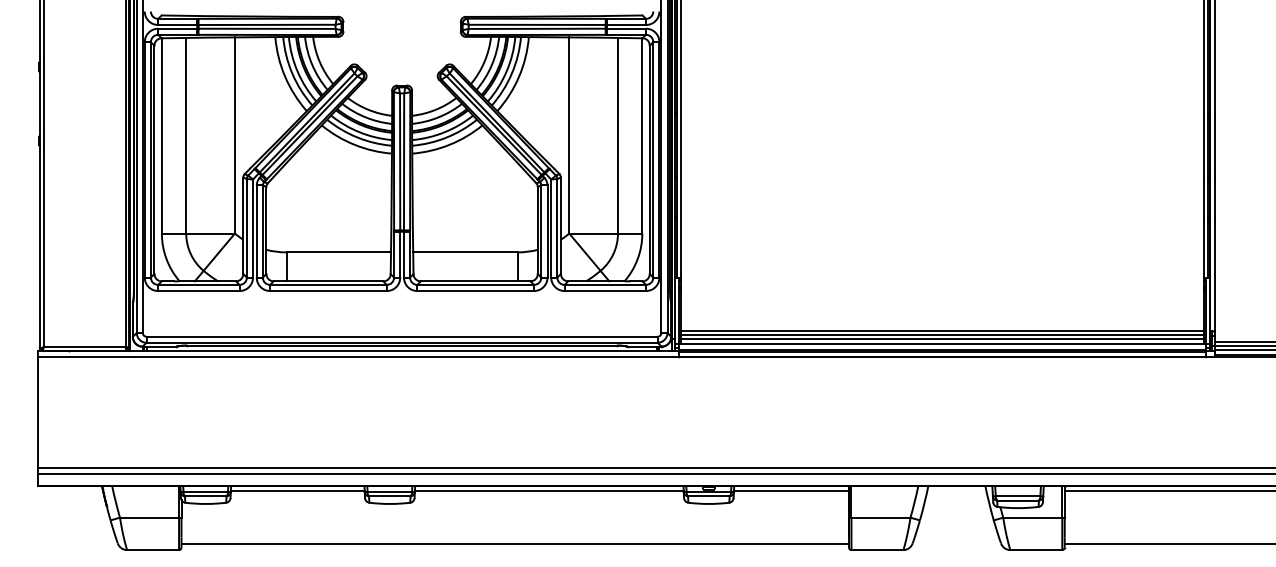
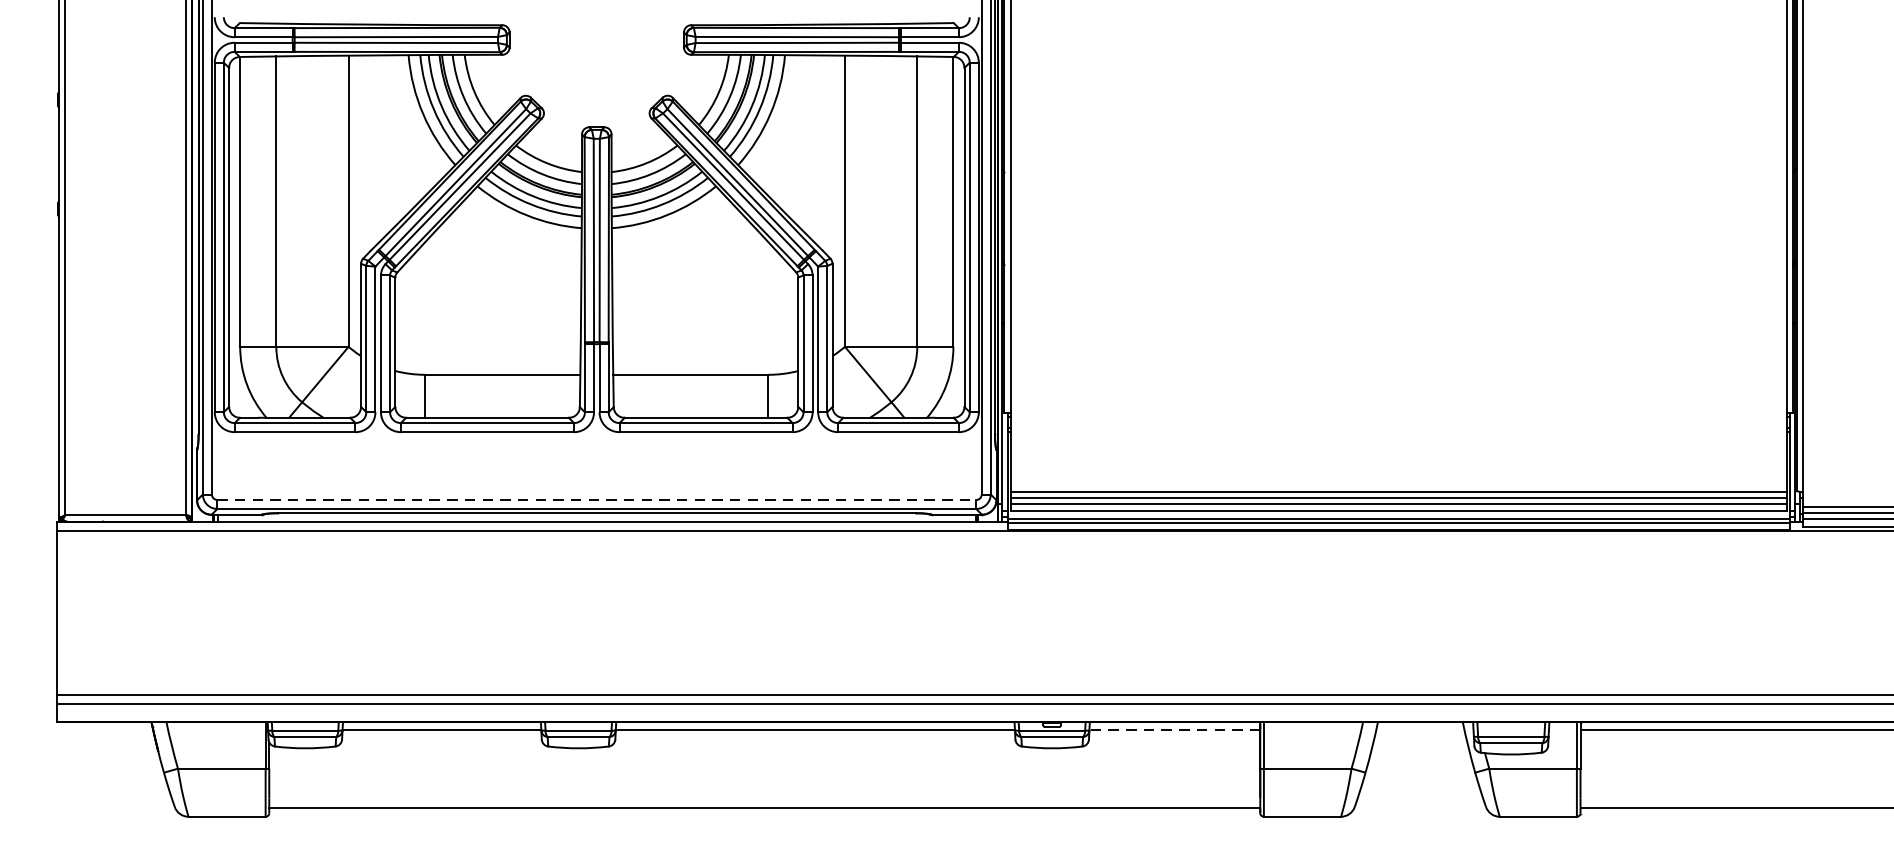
line: (402, 336) -> (597, 499), solid -> dashed
line: (791, 491) -> (1174, 729), solid -> dashed

